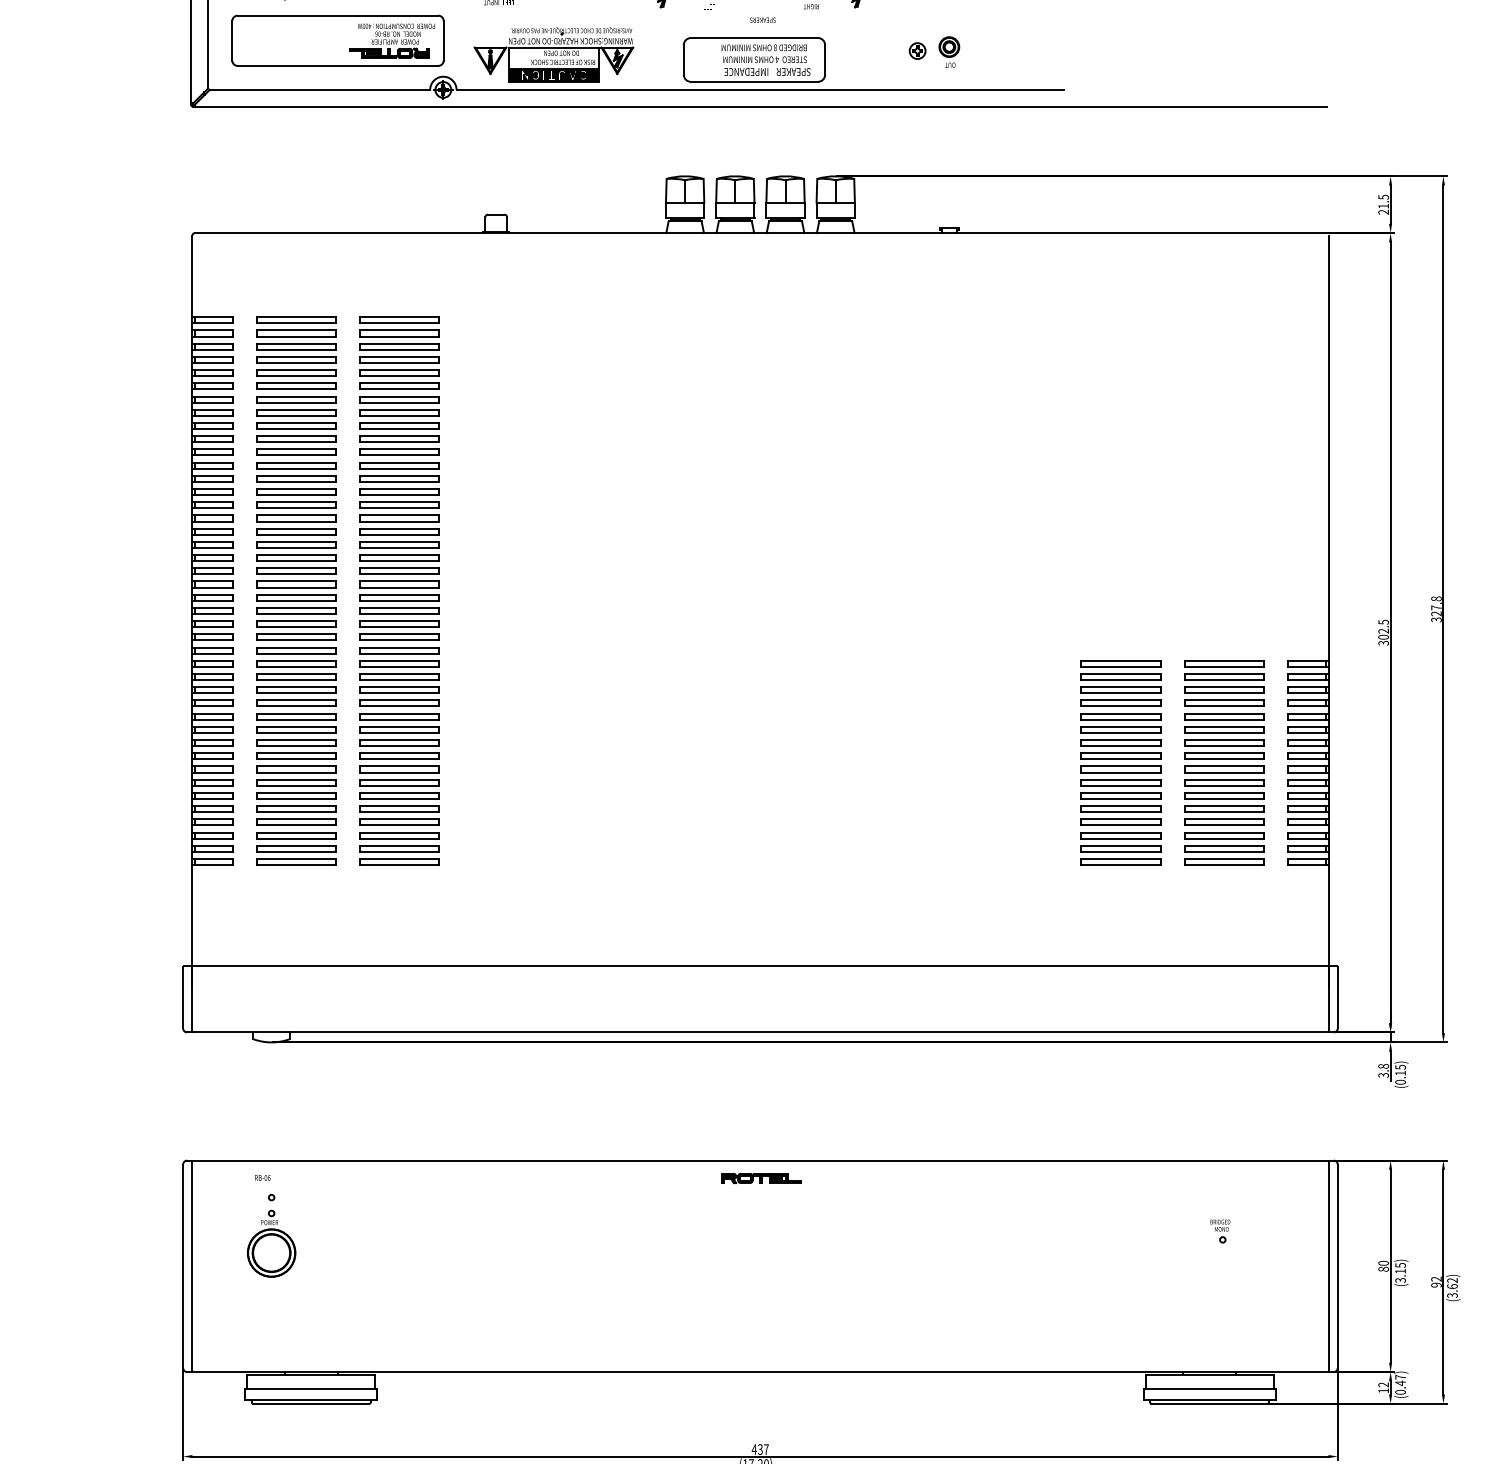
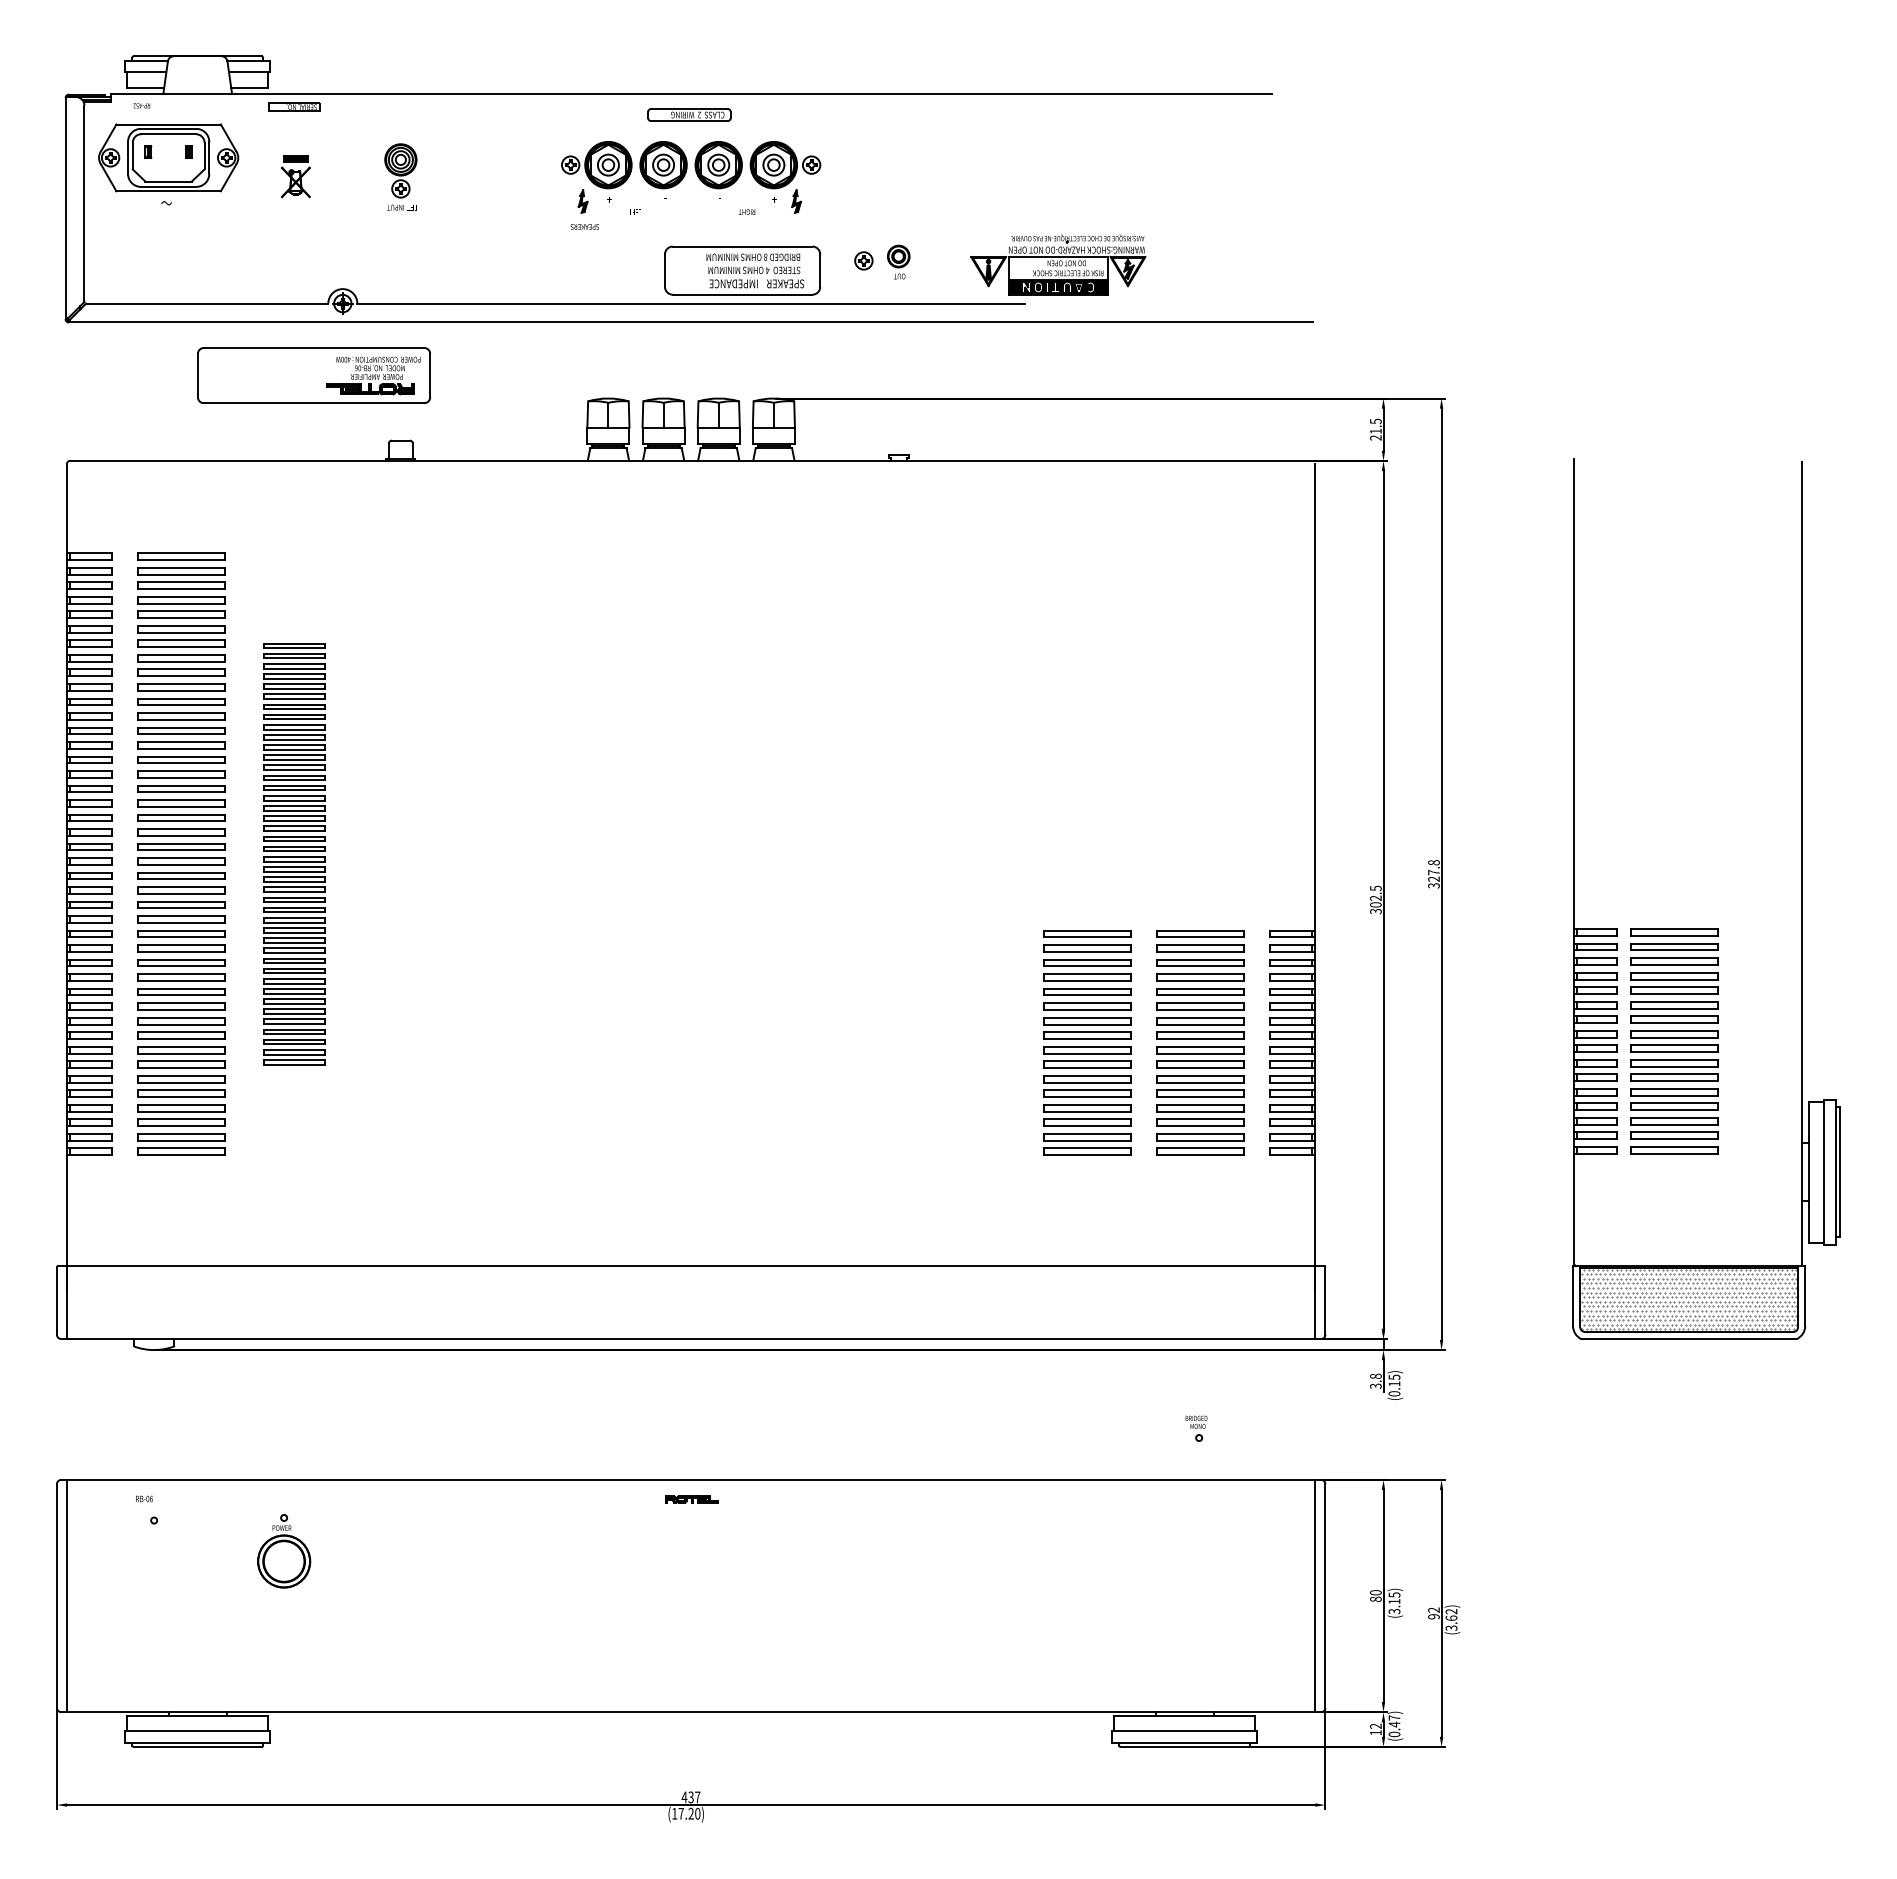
text: (762, 19) -> (584, 226), moved
part: (337, 40) -> (313, 375), moved
part: (554, 54) -> (1058, 264), moved
part: (754, 59) -> (742, 270), moved
part: (399, 590) -> (294, 853), size x0.7
part: (761, 1178) -> (692, 1499), size x0.6
part: (1220, 1231) -> (1196, 1428), moved
part: (271, 1243) -> (284, 1551), moved

